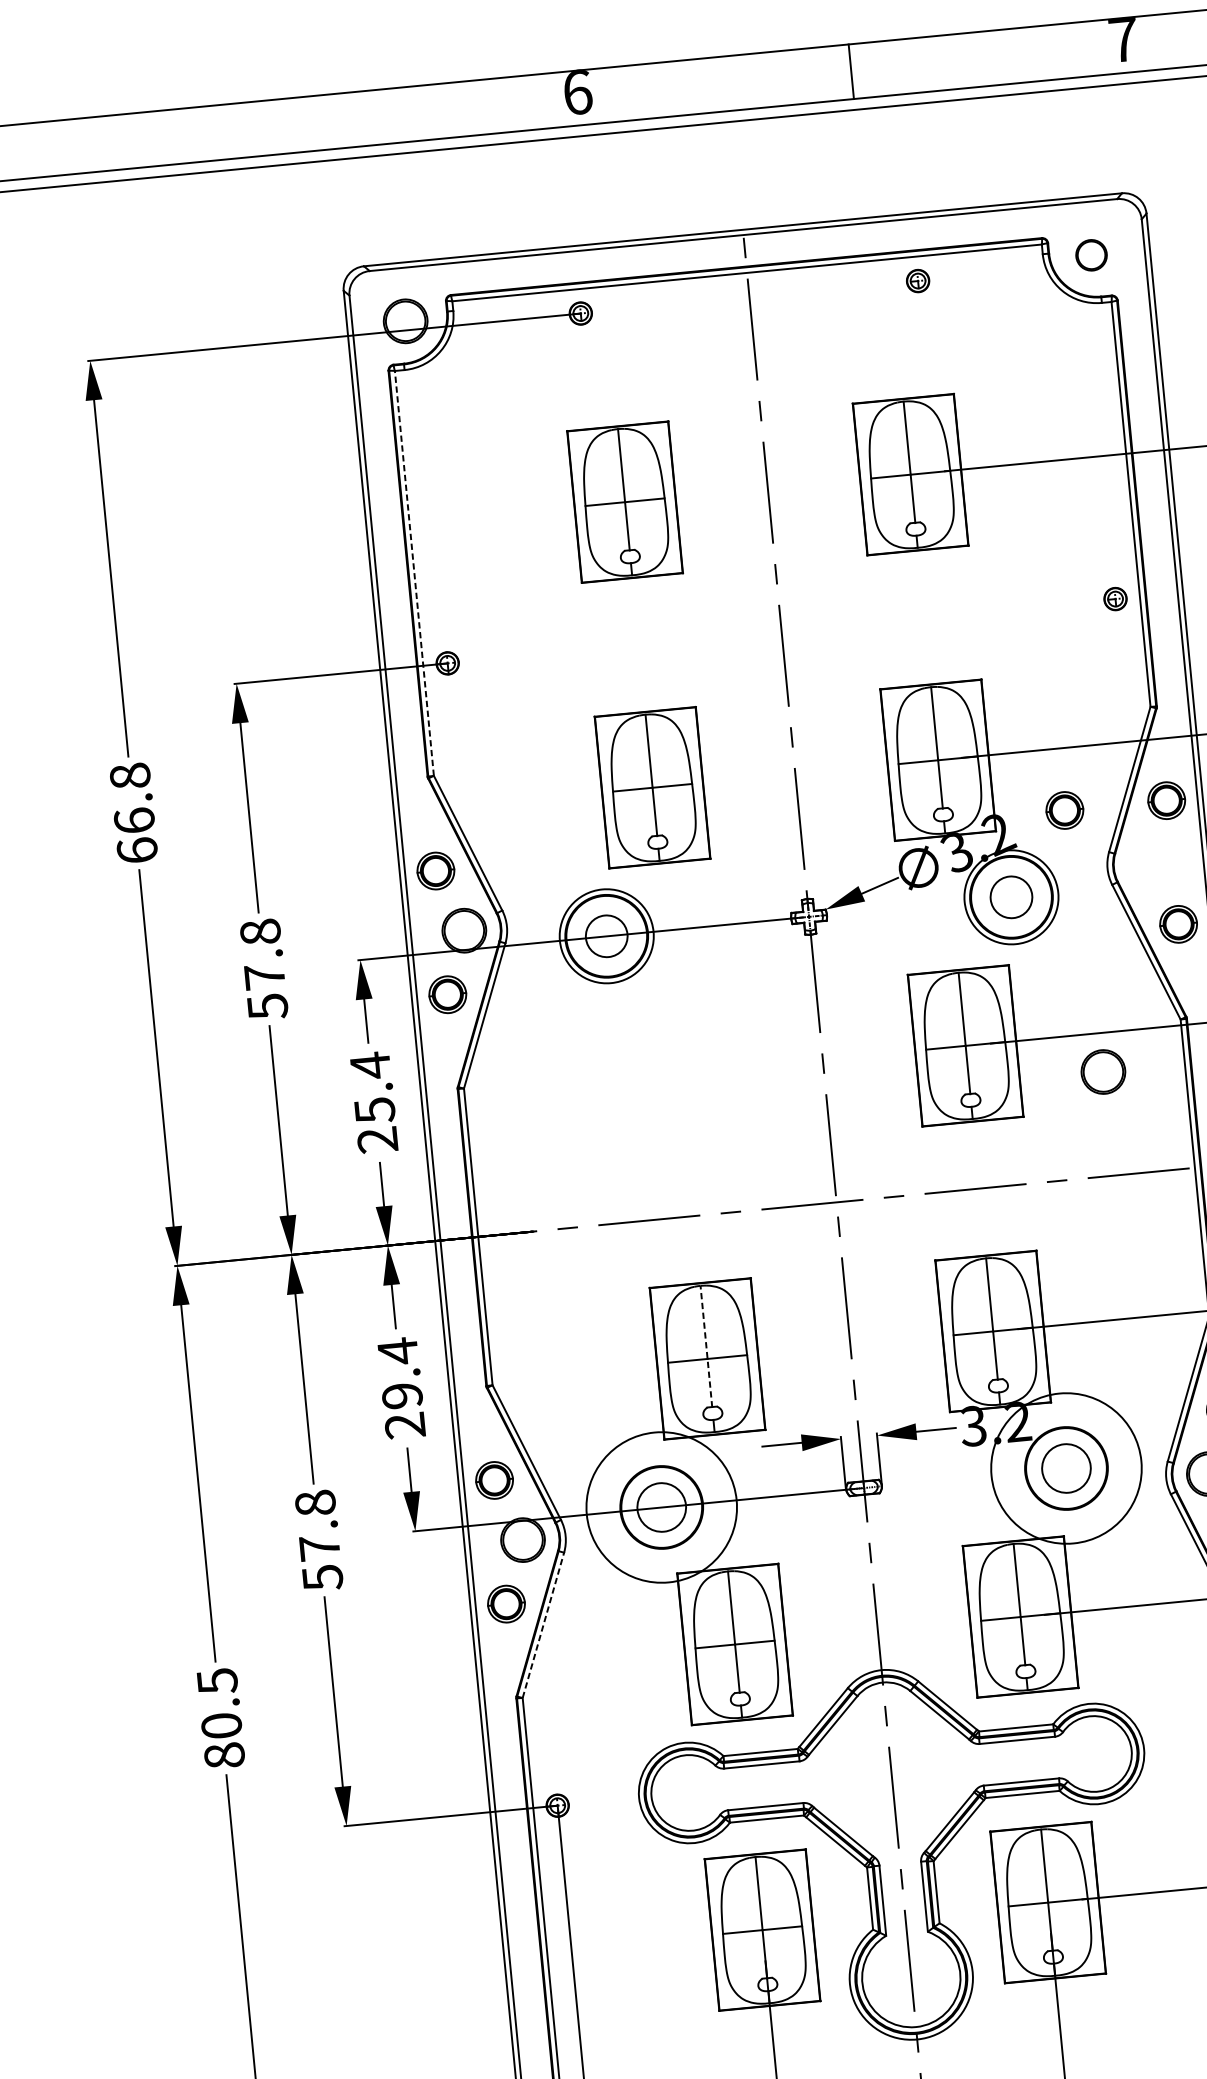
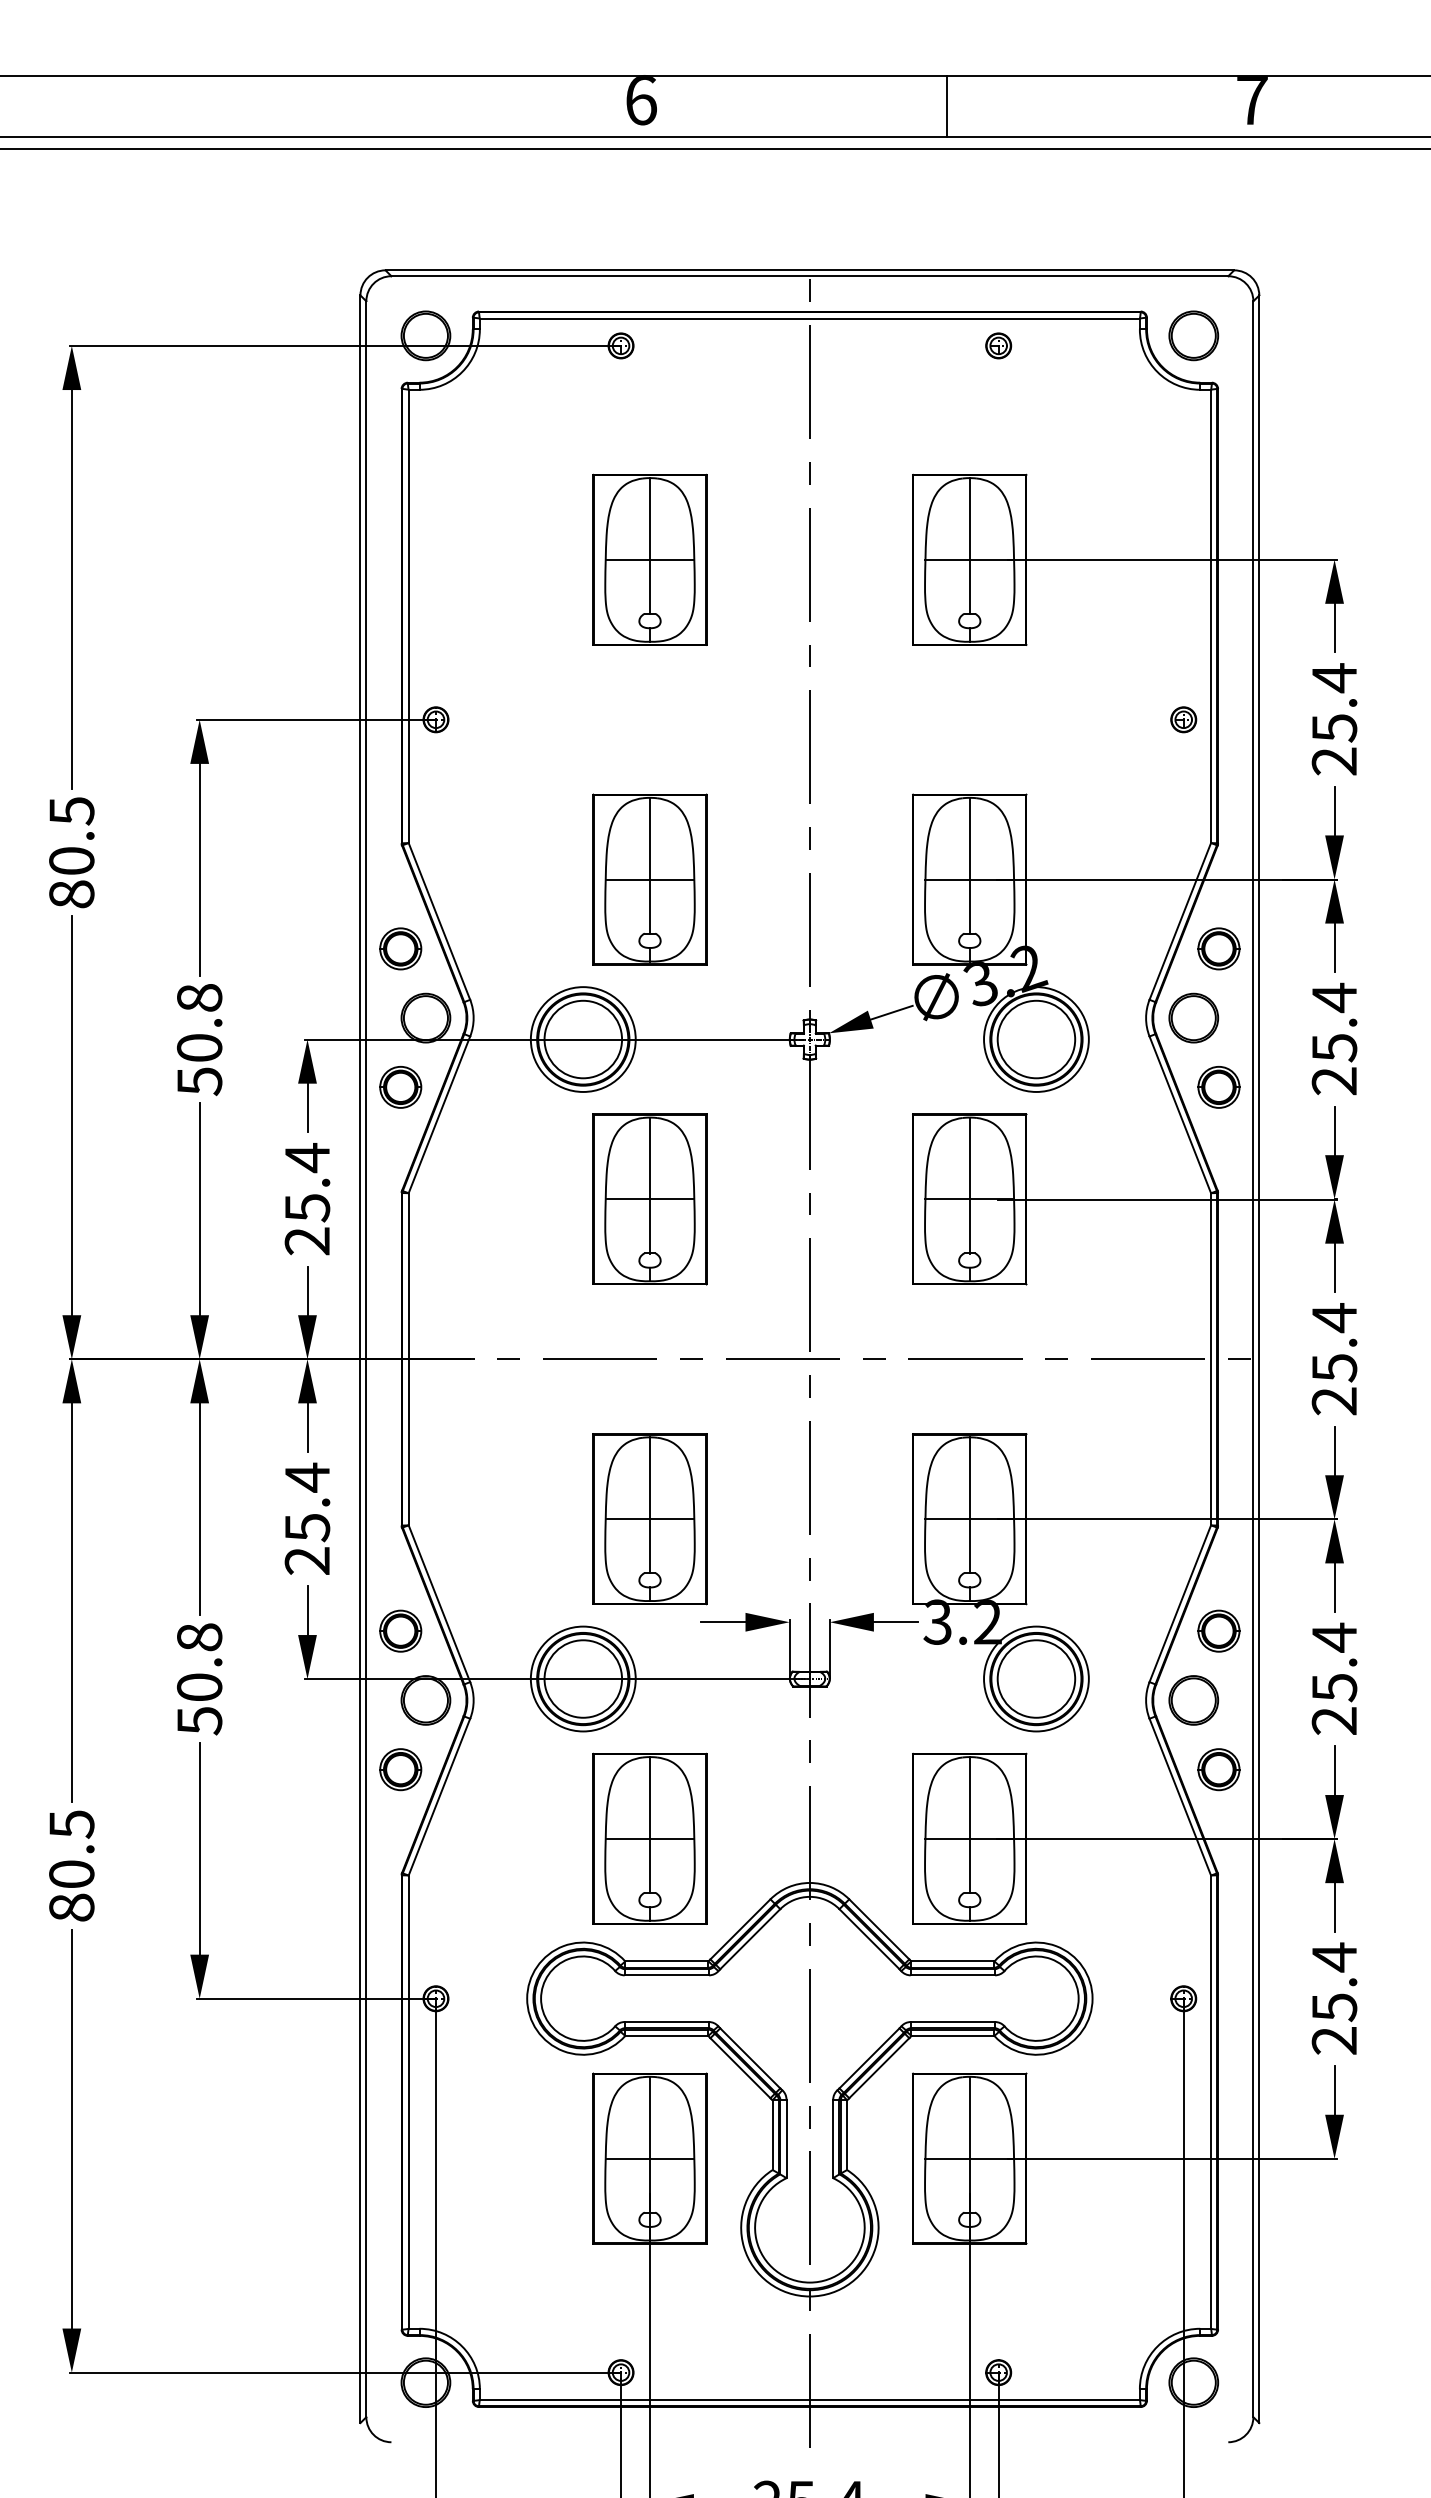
part: (1091, 254) -> (1193, 335), size x1.43
line: (414, 573) -> (408, 616), dashed -> solid
part: (1064, 810) -> (1104, 948), removed
text: (133, 813) -> (71, 852), 66.8 -> 80.5
circle: (1011, 897) -> (1036, 1039), size x1.67
circle: (606, 936) -> (583, 1039), size x1.67
text: (264, 976) -> (199, 1047), 57.8 -> 50.8
part: (1103, 1071) -> (1193, 1017), moved
part: (679, 1073) -> (649, 1199), added
line: (706, 1345) -> (650, 1504), dashed -> solid
text: (402, 1396) -> (307, 1528), 29.4 -> 25.4
circle: (1066, 1468) -> (1036, 1678), size x0.62
circle: (1066, 1468) -> (1036, 1678), size x1.43
circle: (661, 1506) -> (583, 1678), size x1.43
circle: (660, 1507) -> (582, 1678), size x0.62
text: (319, 1548) -> (199, 1687), 57.8 -> 50.8
line: (543, 1624) -> (439, 1796), dashed -> solid

